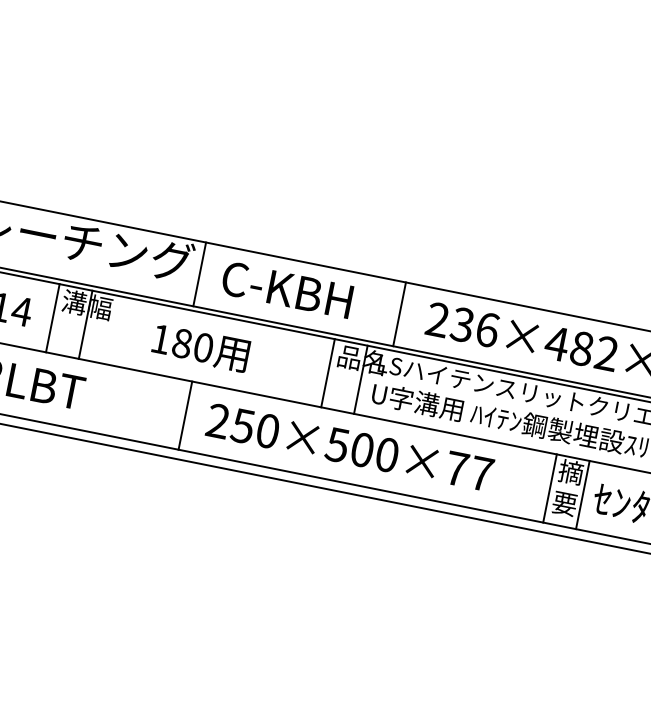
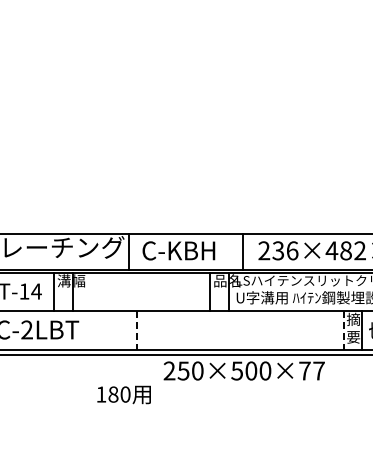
text: (199, 346) -> (123, 394), moved
line: (185, 417) -> (137, 331), solid -> dashed
text: (348, 446) -> (243, 370), moved
line: (549, 490) -> (343, 331), solid -> dashed

